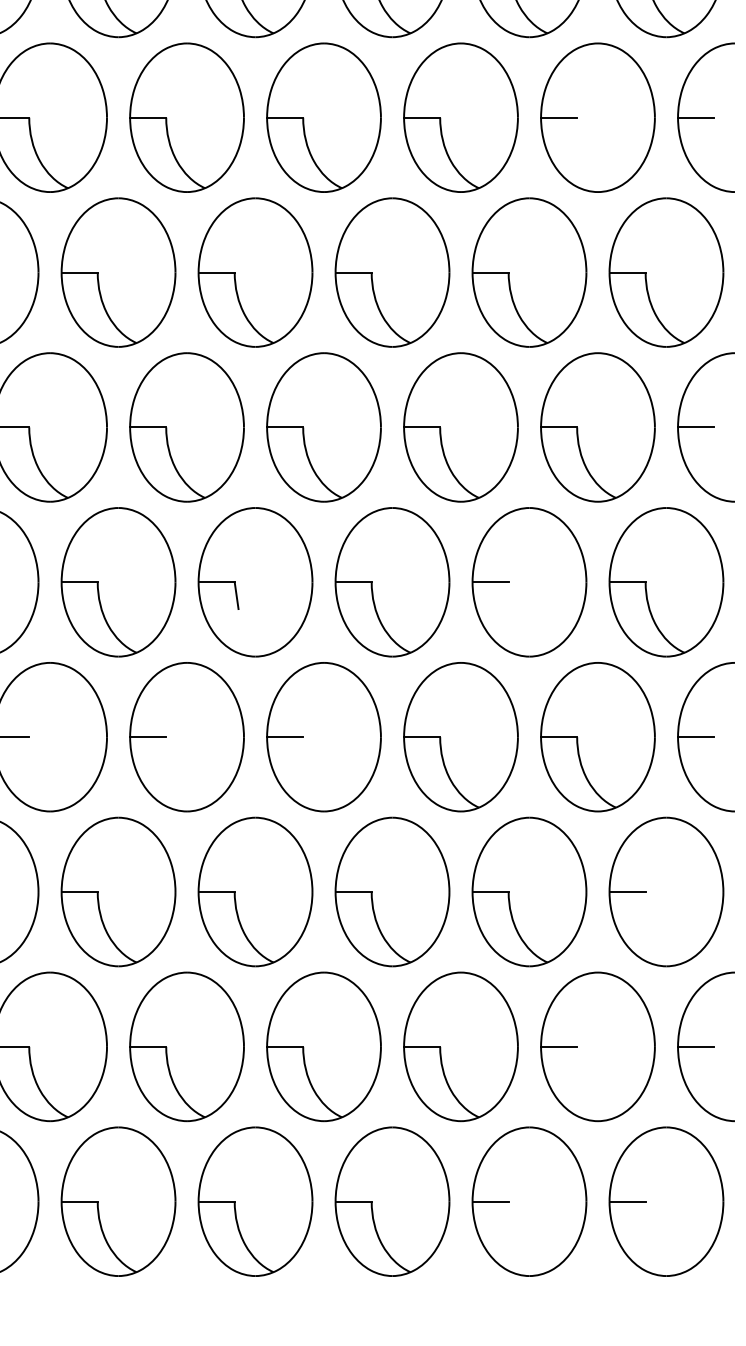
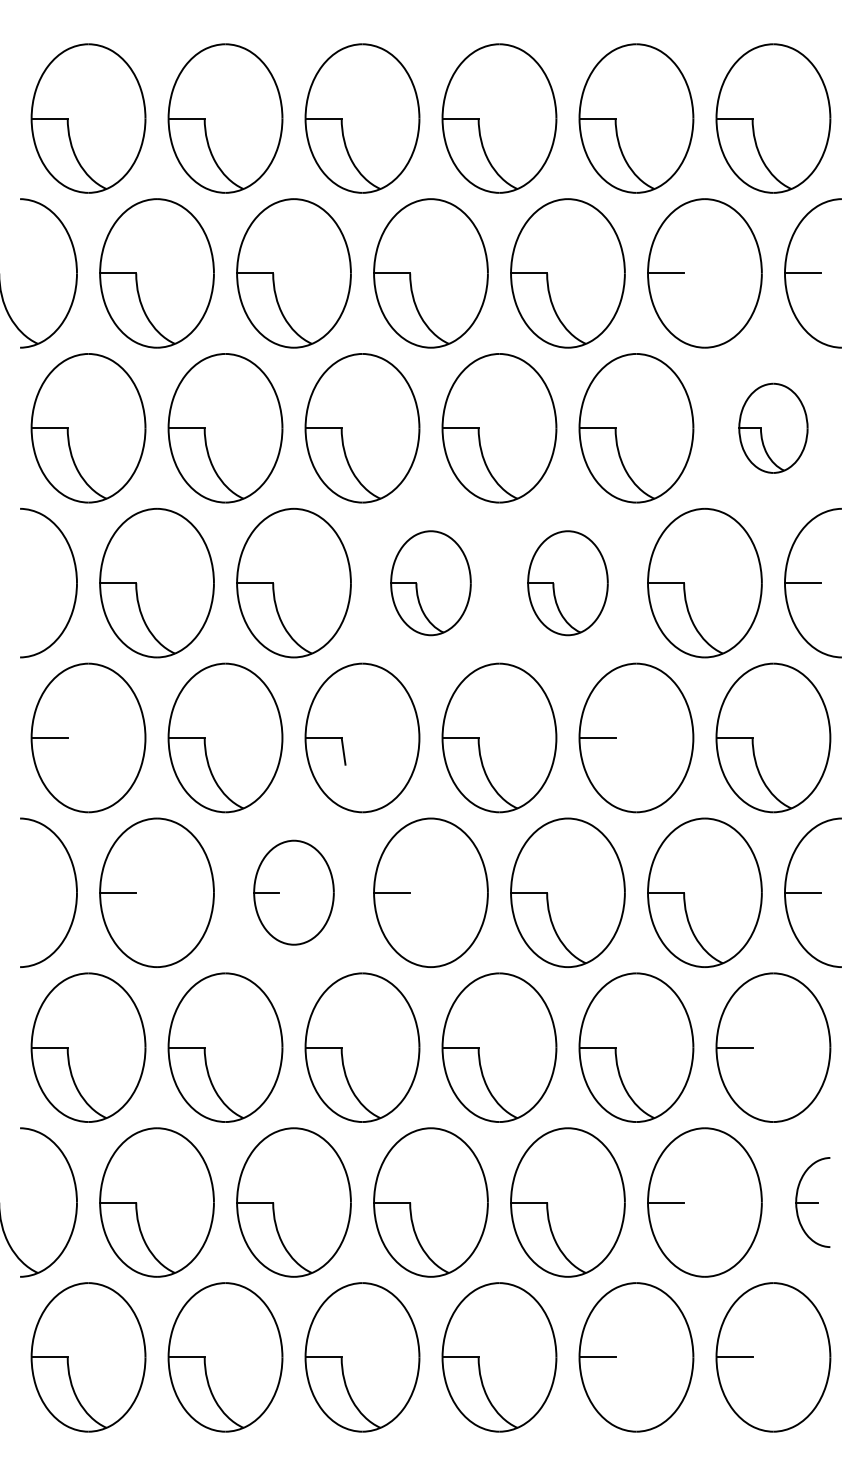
part: (666, 272) -> (773, 428), size x0.6
part: (323, 427) -> (430, 583), size x0.7
part: (460, 427) -> (567, 583), size x0.7
part: (186, 736) -> (293, 892), size x0.7
part: (705, 1046) -> (812, 1202), size x0.6

